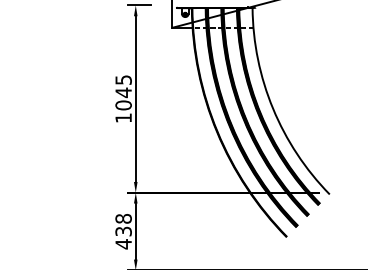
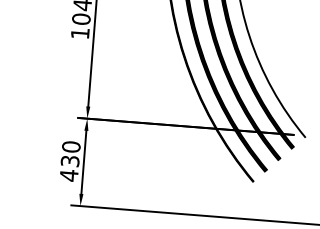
text: (123, 218) -> (71, 146), 438 -> 430

